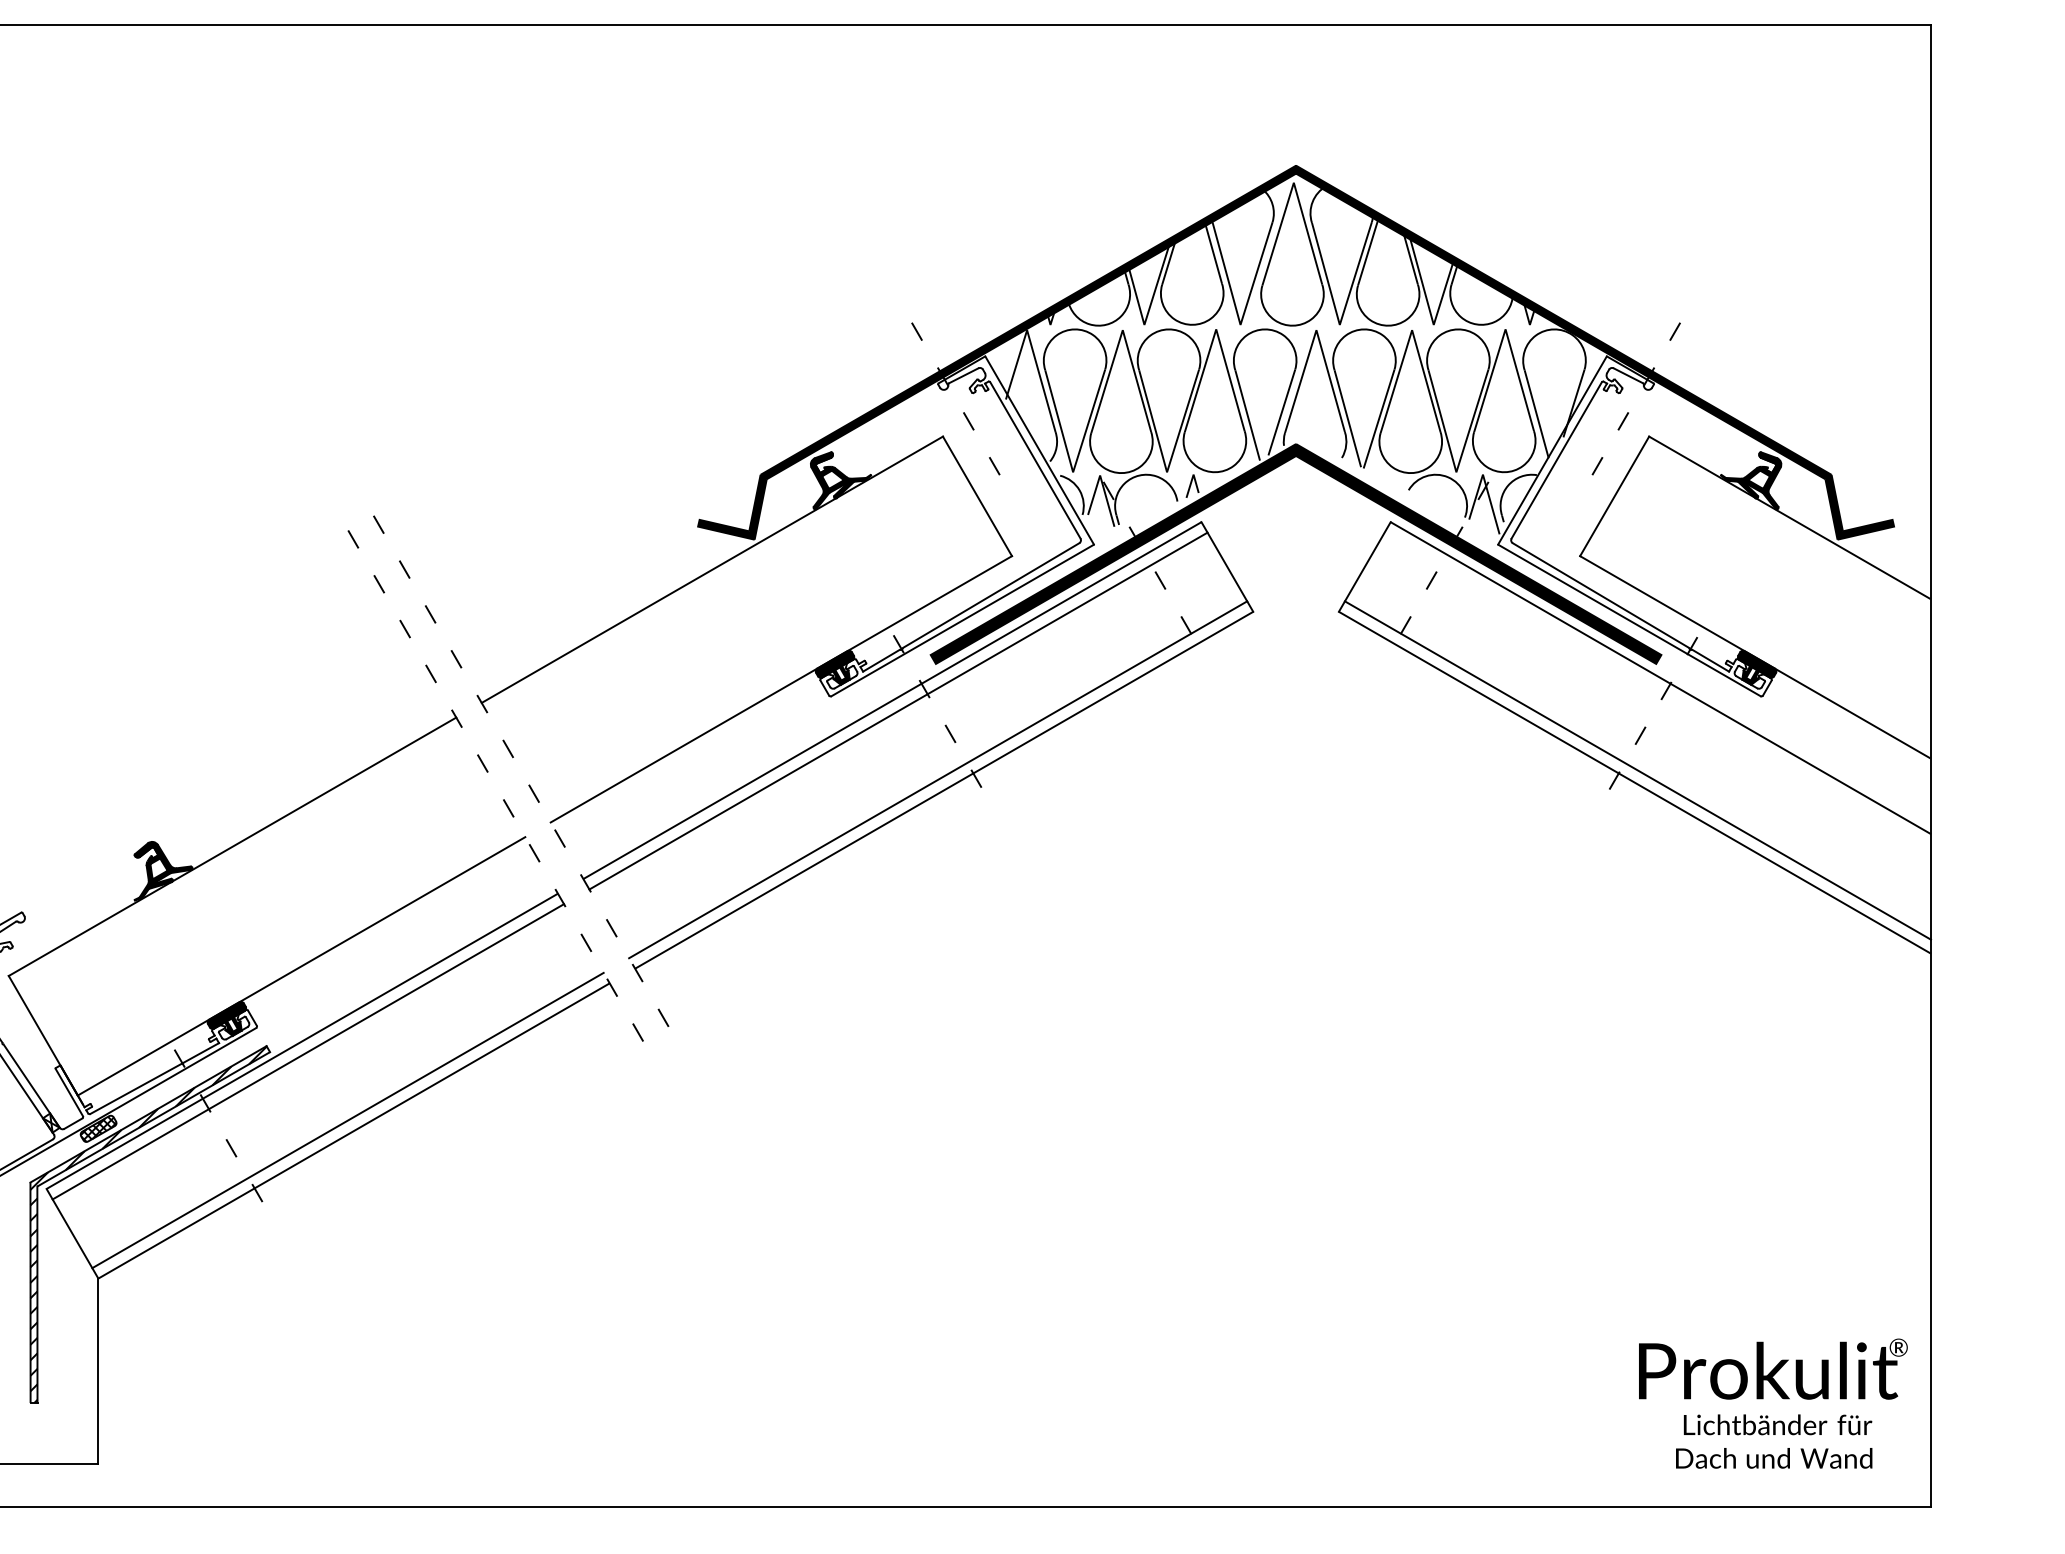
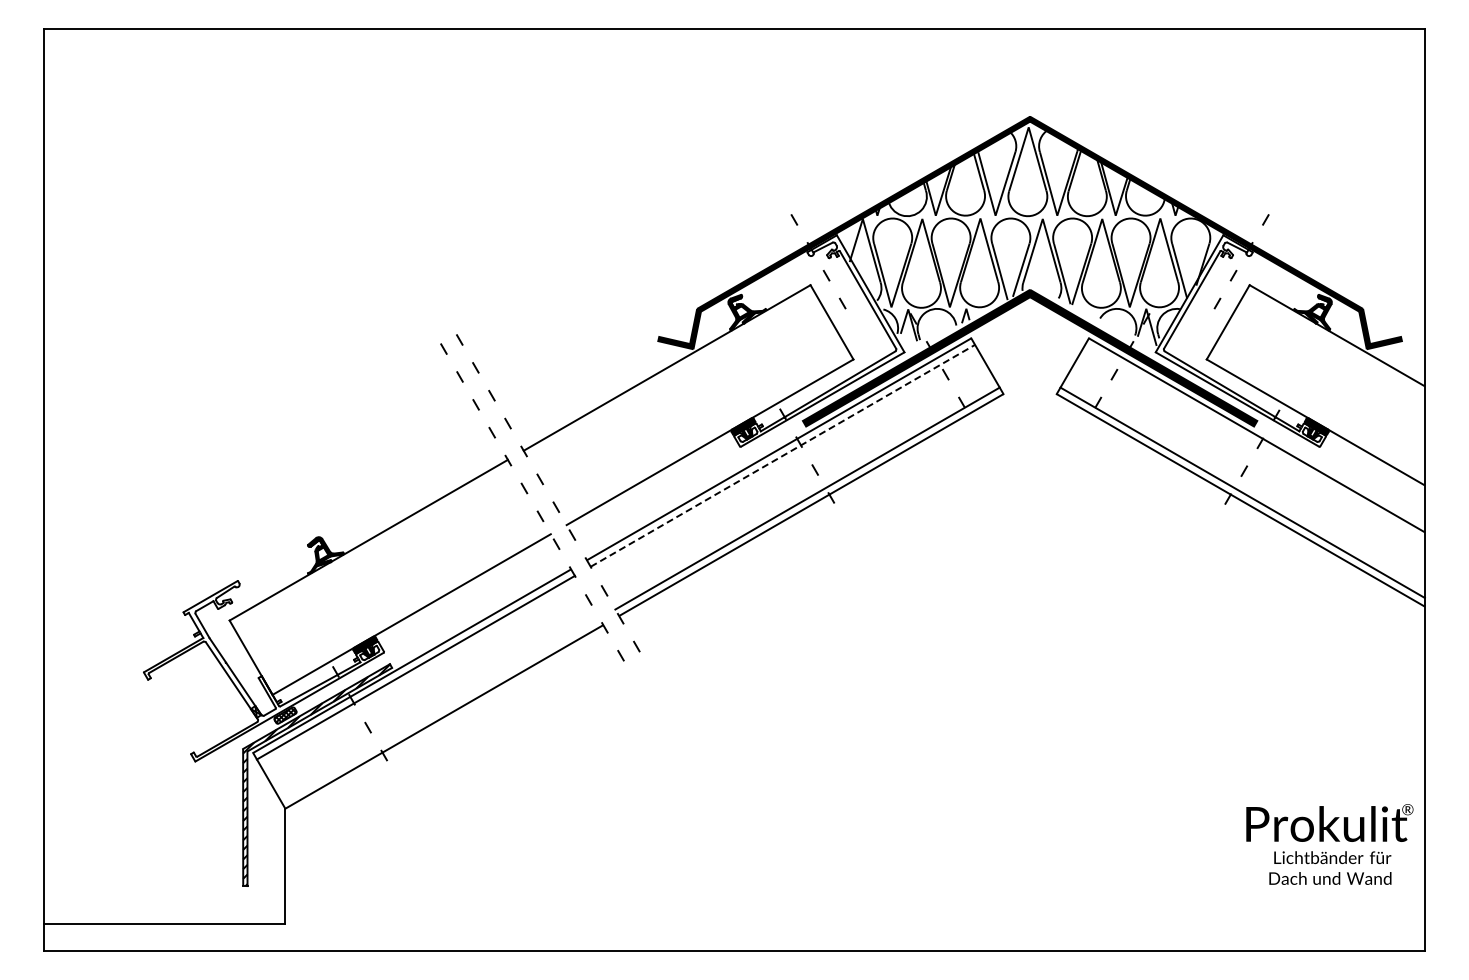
line: (897, 710) -> (782, 455), solid -> dashed
line: (347, 1120) -> (440, 710), removed
text: (1772, 1403) -> (1329, 844), moved

